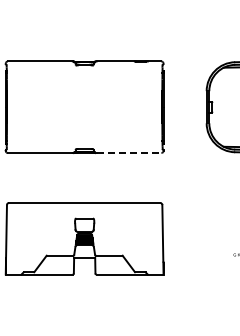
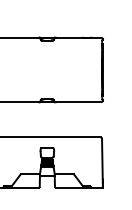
line: (129, 153) -> (78, 102), dashed -> solid

